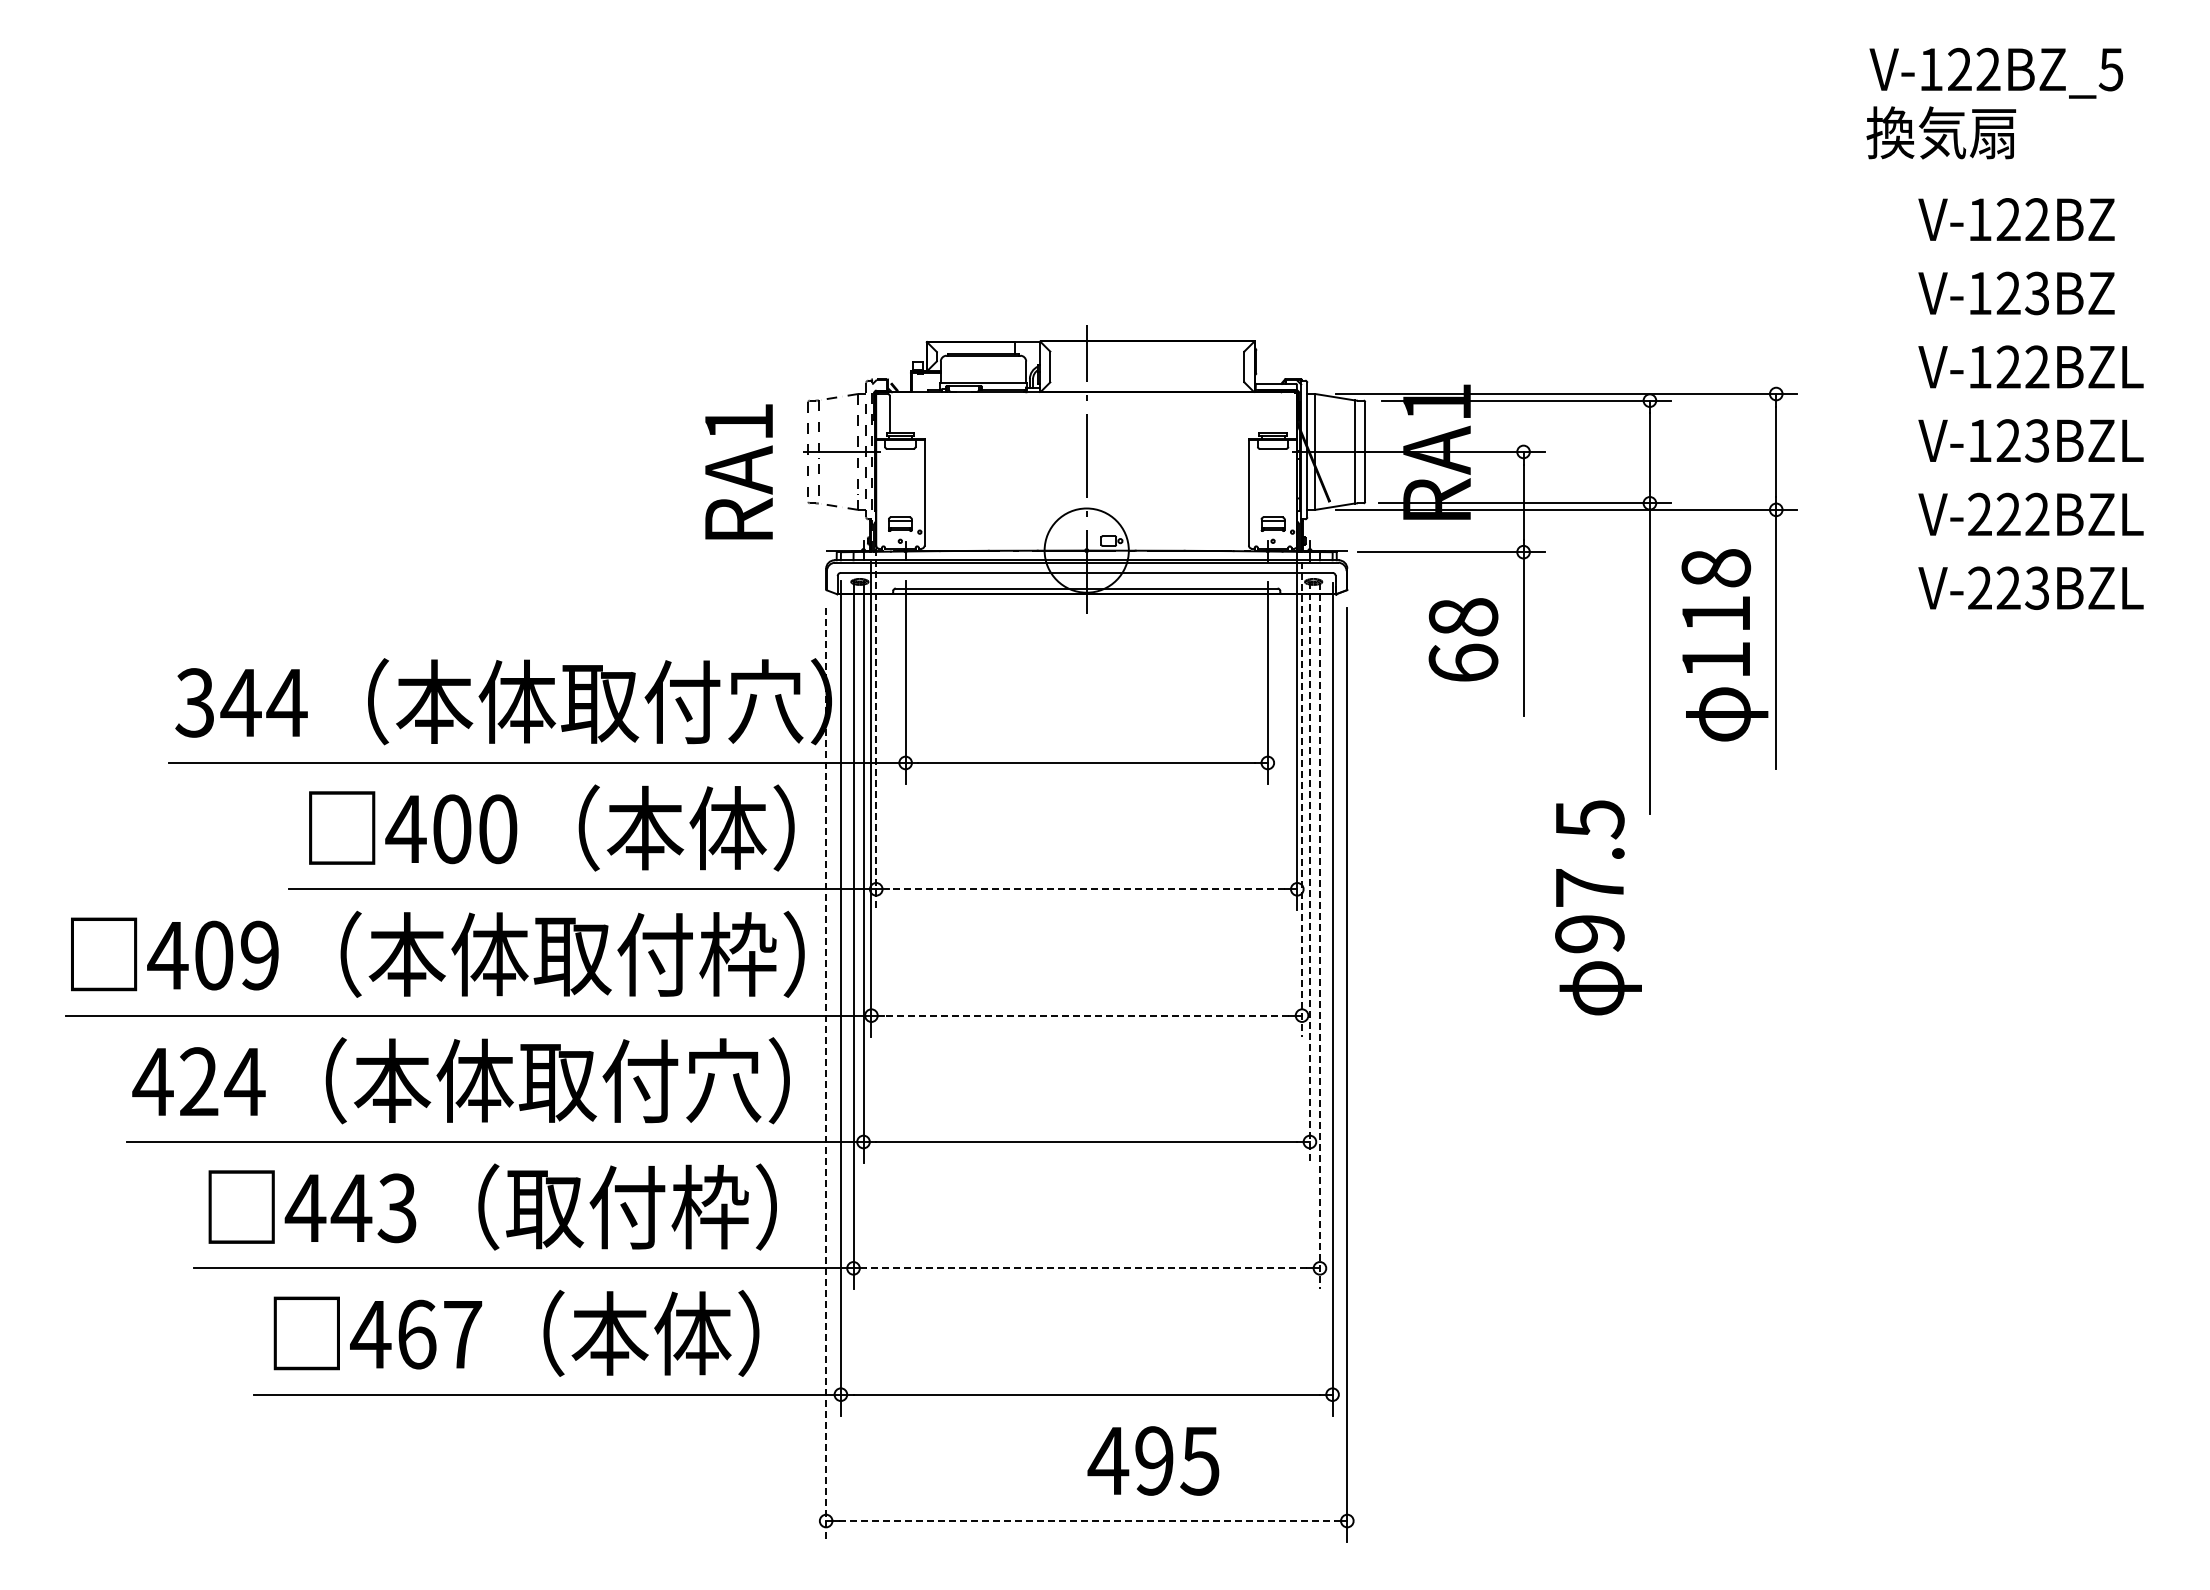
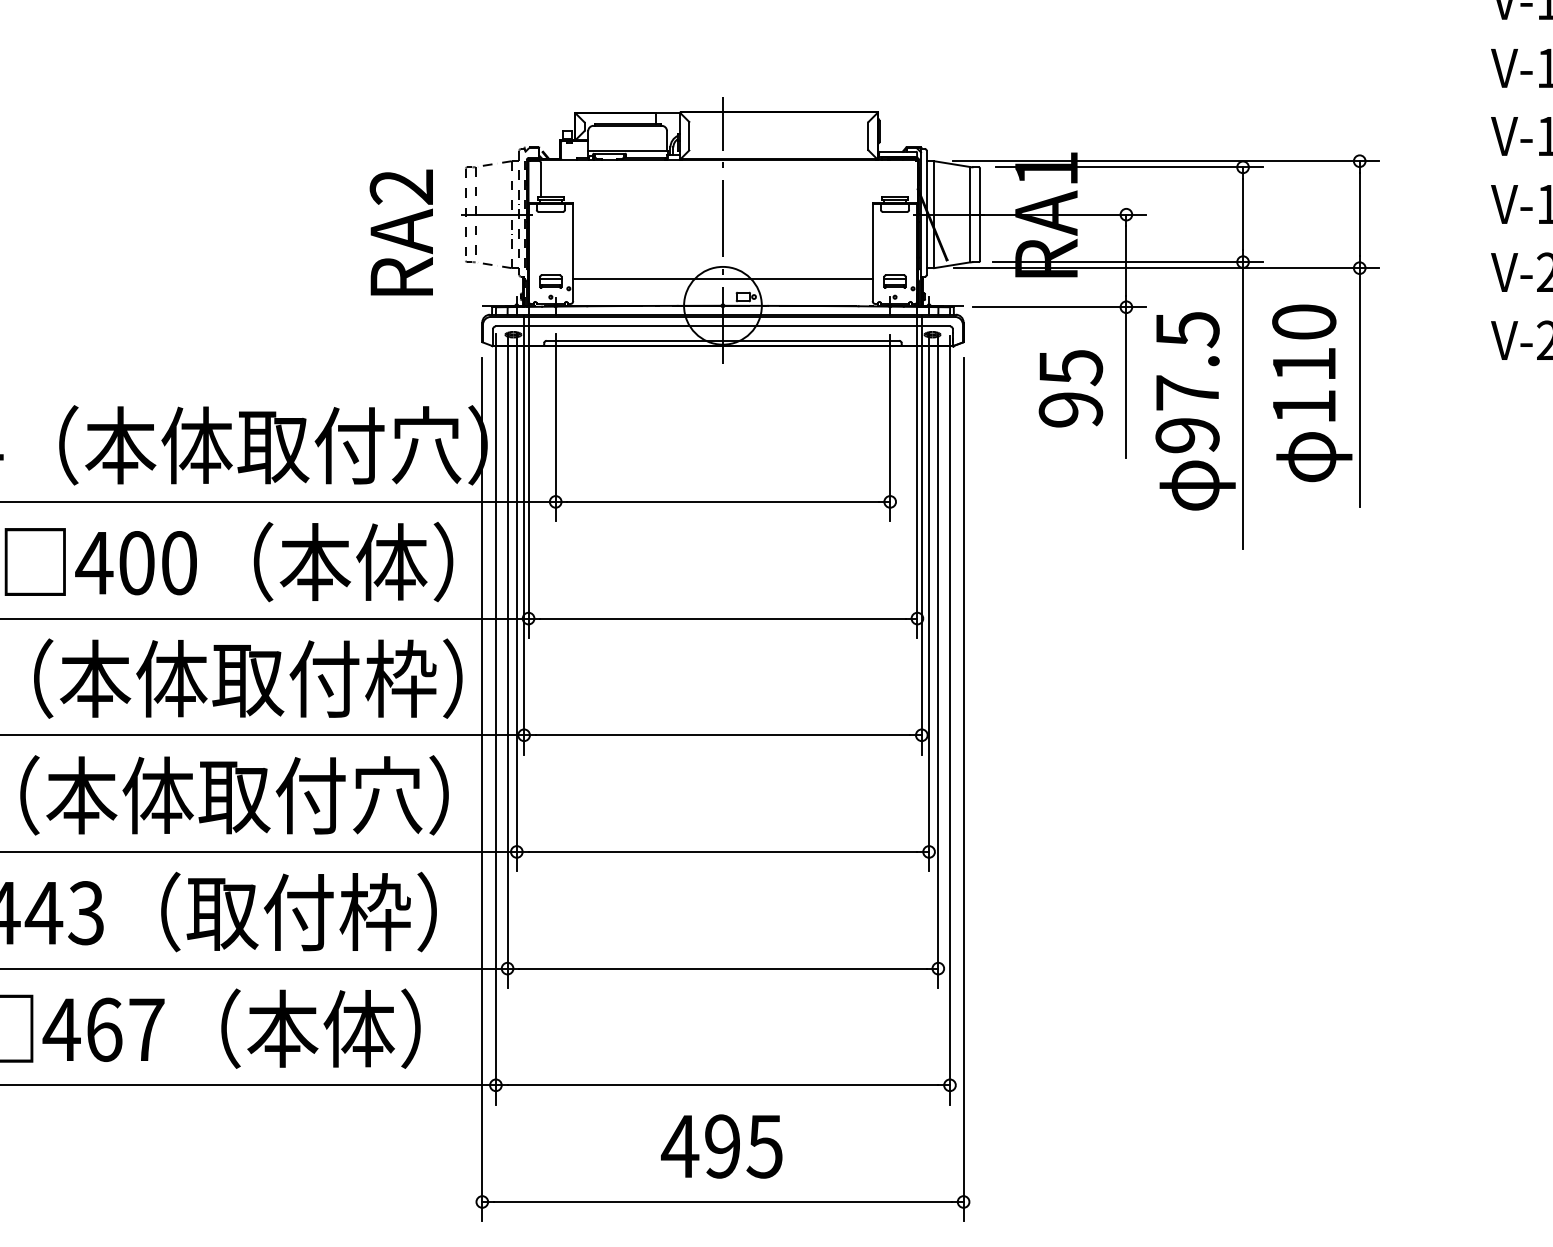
text: (738, 422) -> (401, 187), RA1 -> RA2
line: (1086, 521) -> (722, 278), added
text: (1715, 568) -> (1303, 322), 118 -> 110
text: (1463, 640) -> (1070, 388), 68 -> 95
line: (876, 724) -> (528, 466), dashed -> solid
line: (1302, 799) -> (922, 535), dashed -> solid
line: (1309, 872) -> (928, 603), dashed -> solid
line: (1086, 889) -> (722, 618), dashed -> solid
text: (1598, 907) -> (1195, 410), moved
line: (1319, 936) -> (937, 662), dashed -> solid
line: (1086, 1015) -> (722, 735), dashed -> solid
line: (826, 1075) -> (482, 790), dashed -> solid
line: (1086, 1268) -> (722, 968), dashed -> solid
text: (1153, 1460) -> (721, 1146), moved
line: (1086, 1521) -> (722, 1202), dashed -> solid

